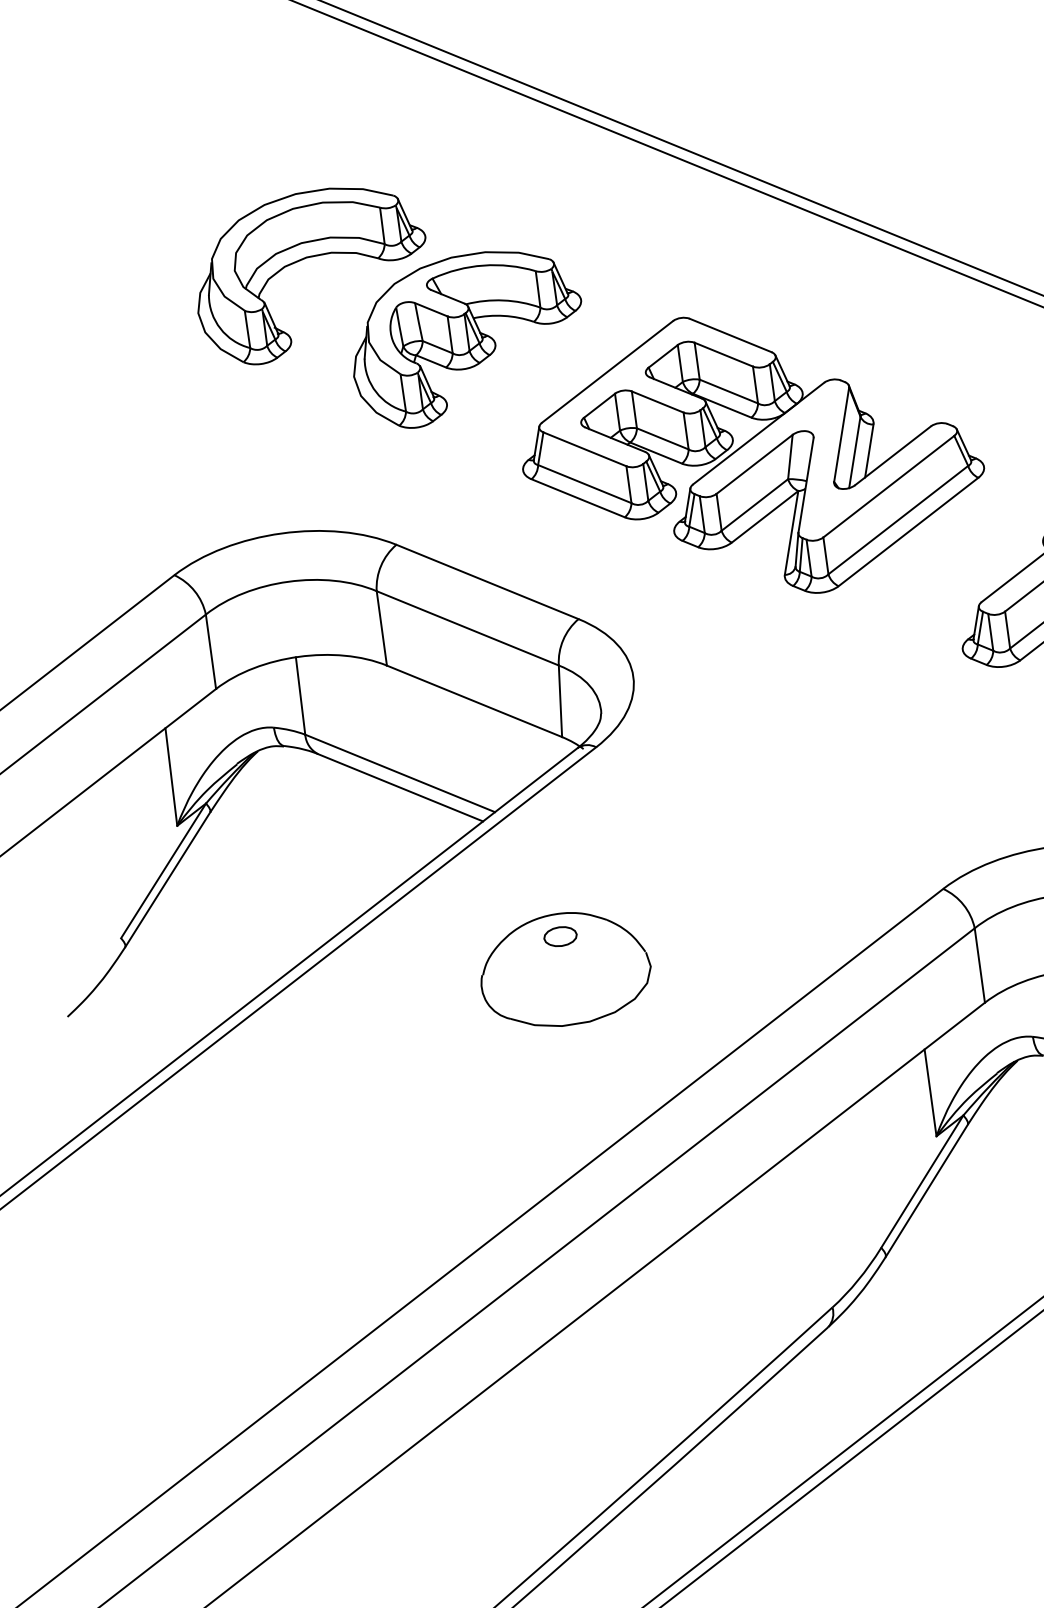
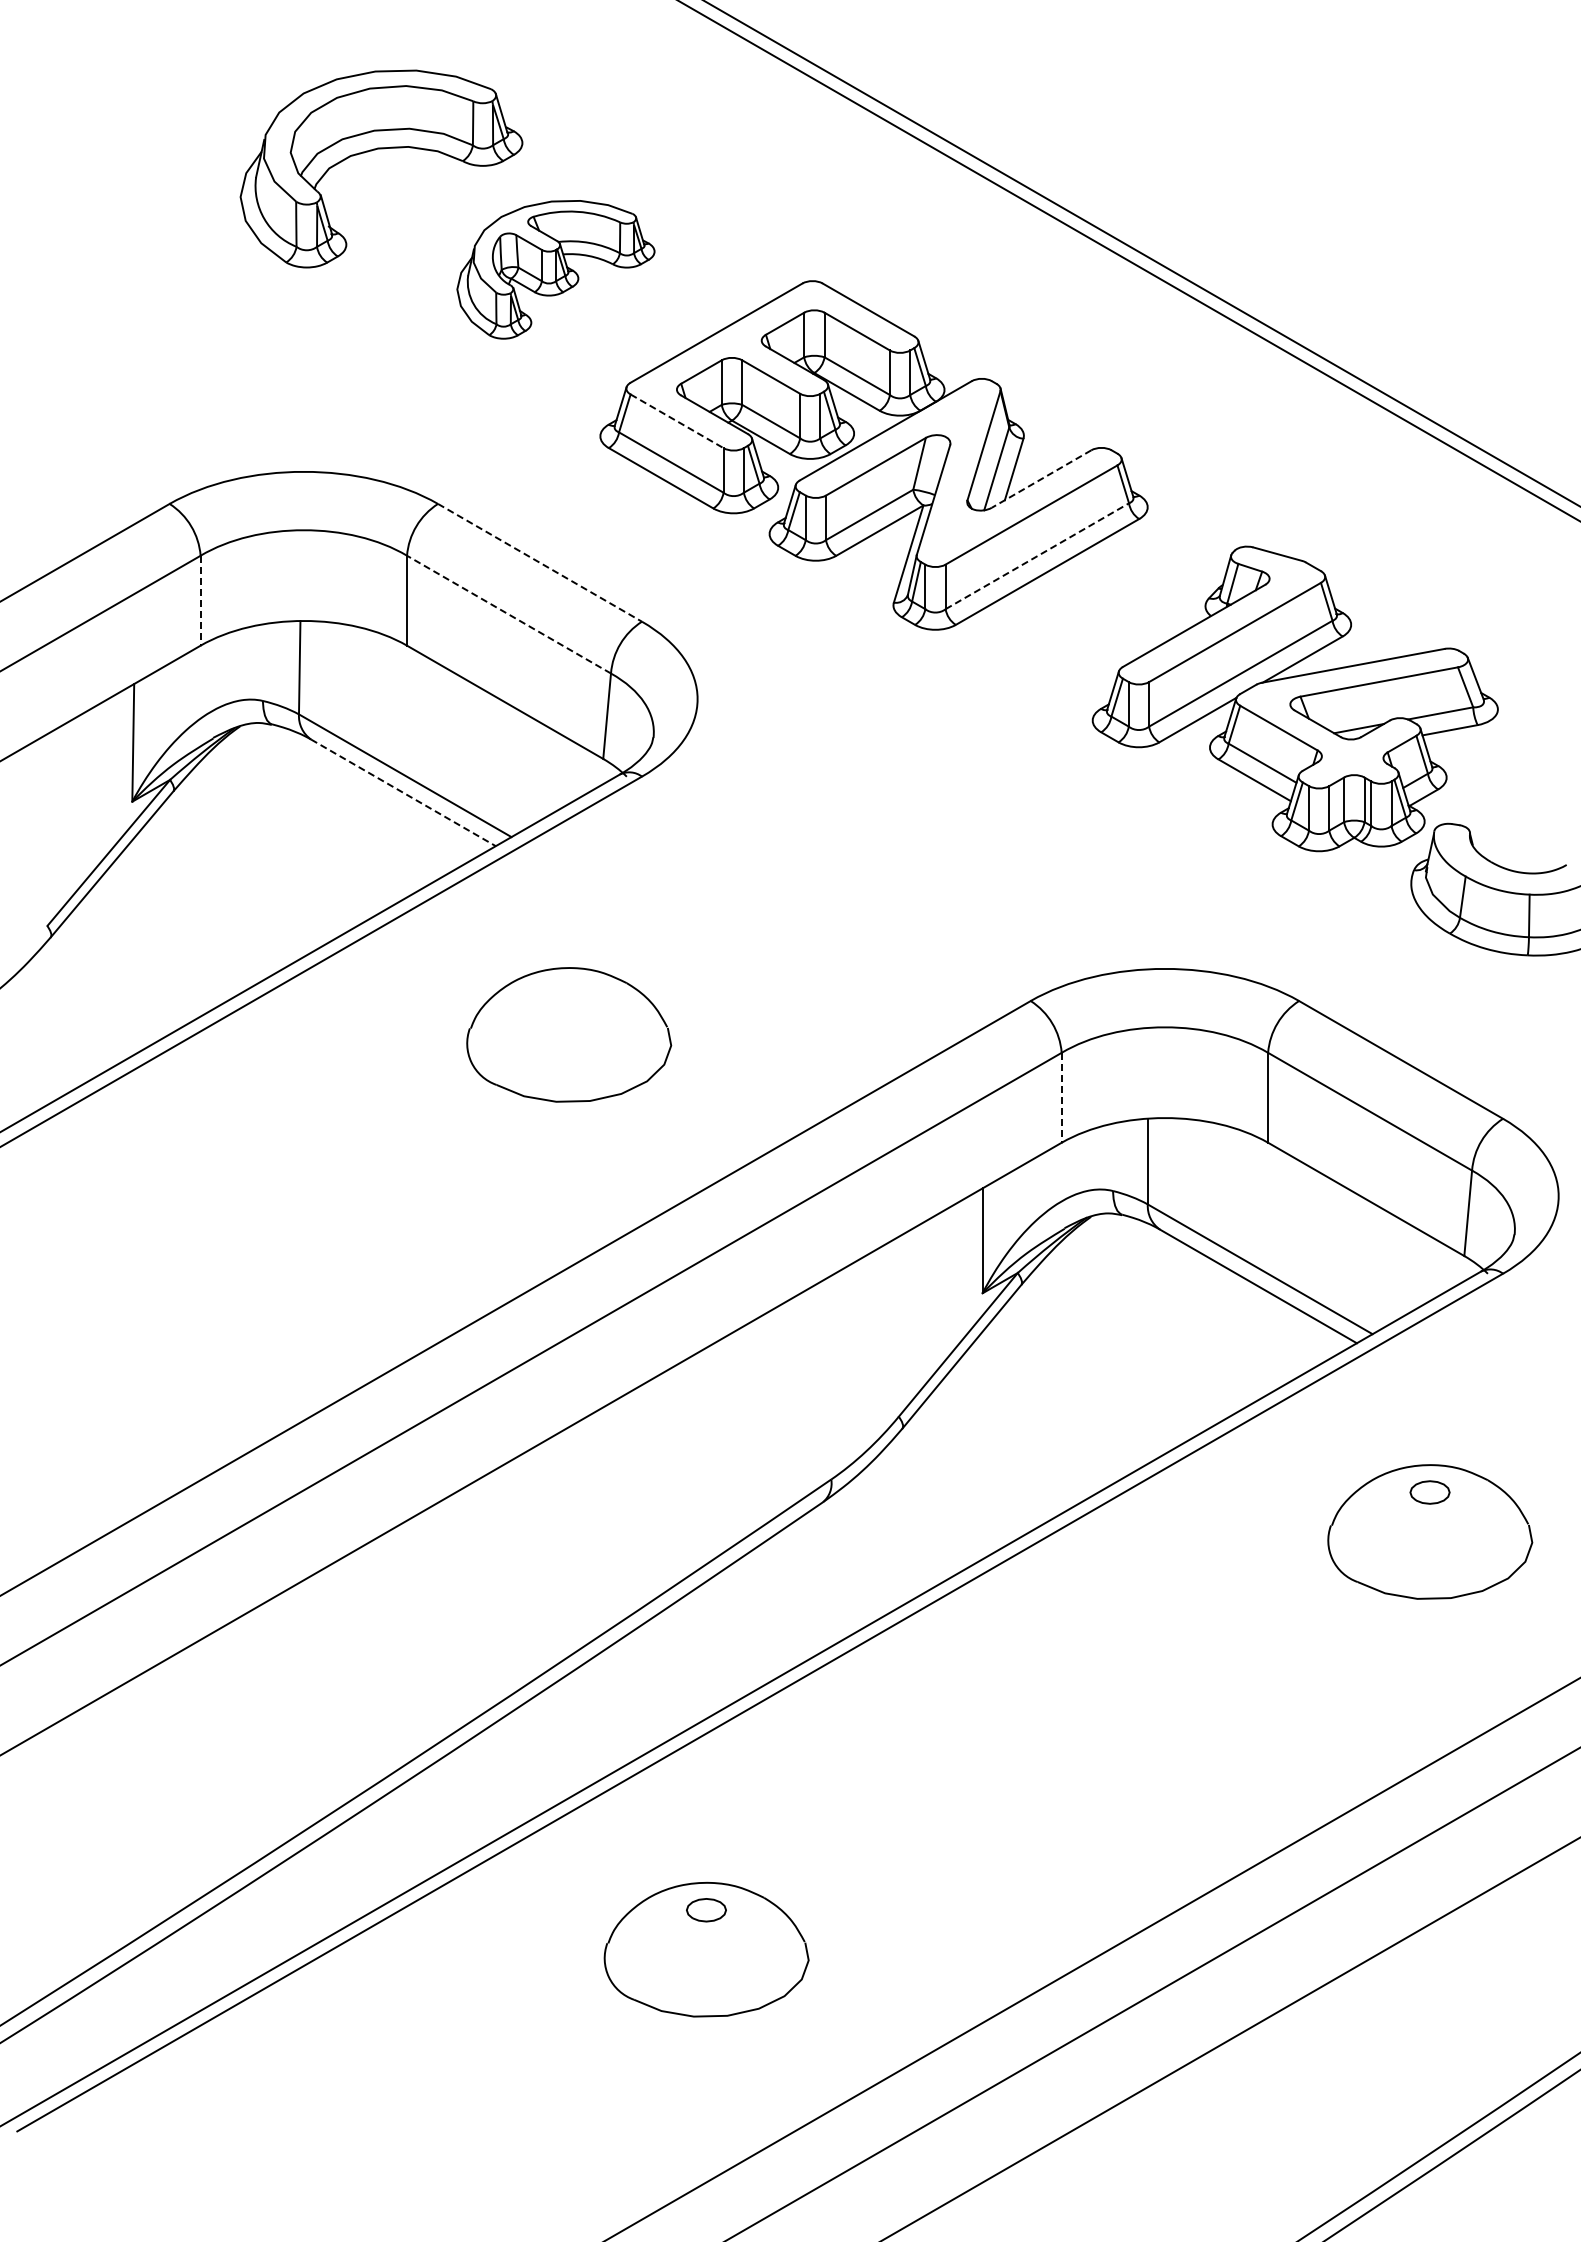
part: (467, 337) -> (555, 269), size x0.7
line: (585, 449) -> (677, 421), solid -> dashed
line: (893, 456) -> (1041, 479), solid -> dashed
line: (898, 520) -> (1037, 556), solid -> dashed
line: (487, 581) -> (540, 562), solid -> dashed
line: (468, 628) -> (509, 614), solid -> dashed
line: (210, 651) -> (200, 600), solid -> dashed
line: (400, 787) -> (403, 792), solid -> dashed
part: (560, 936) -> (568, 995), removed
line: (979, 965) -> (1061, 1097), solid -> dashed

